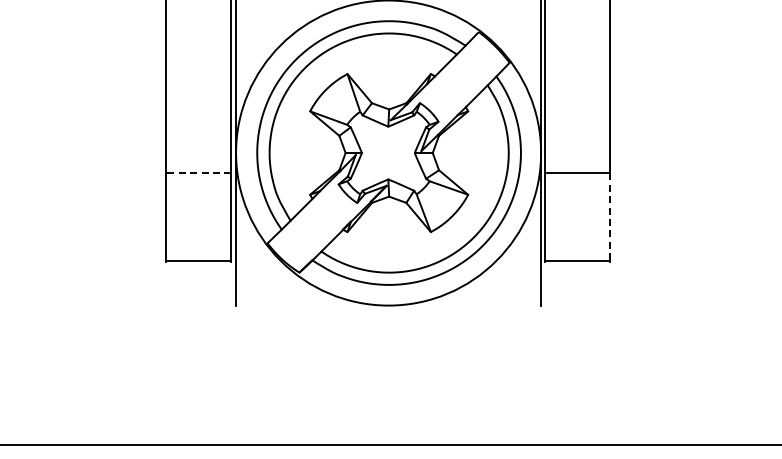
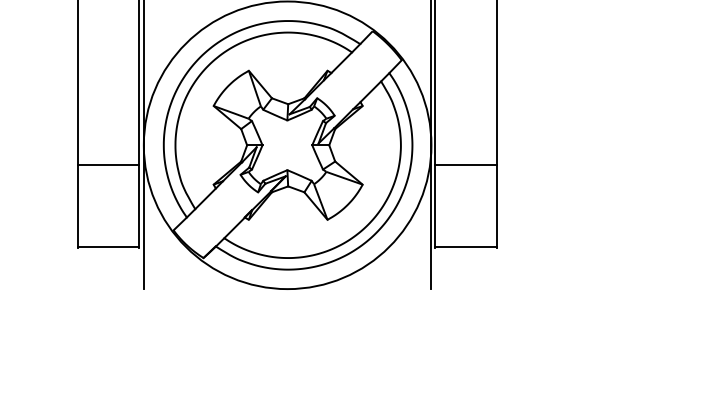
line: (198, 173) -> (108, 164), dashed -> solid
line: (610, 217) -> (496, 206), dashed -> solid

